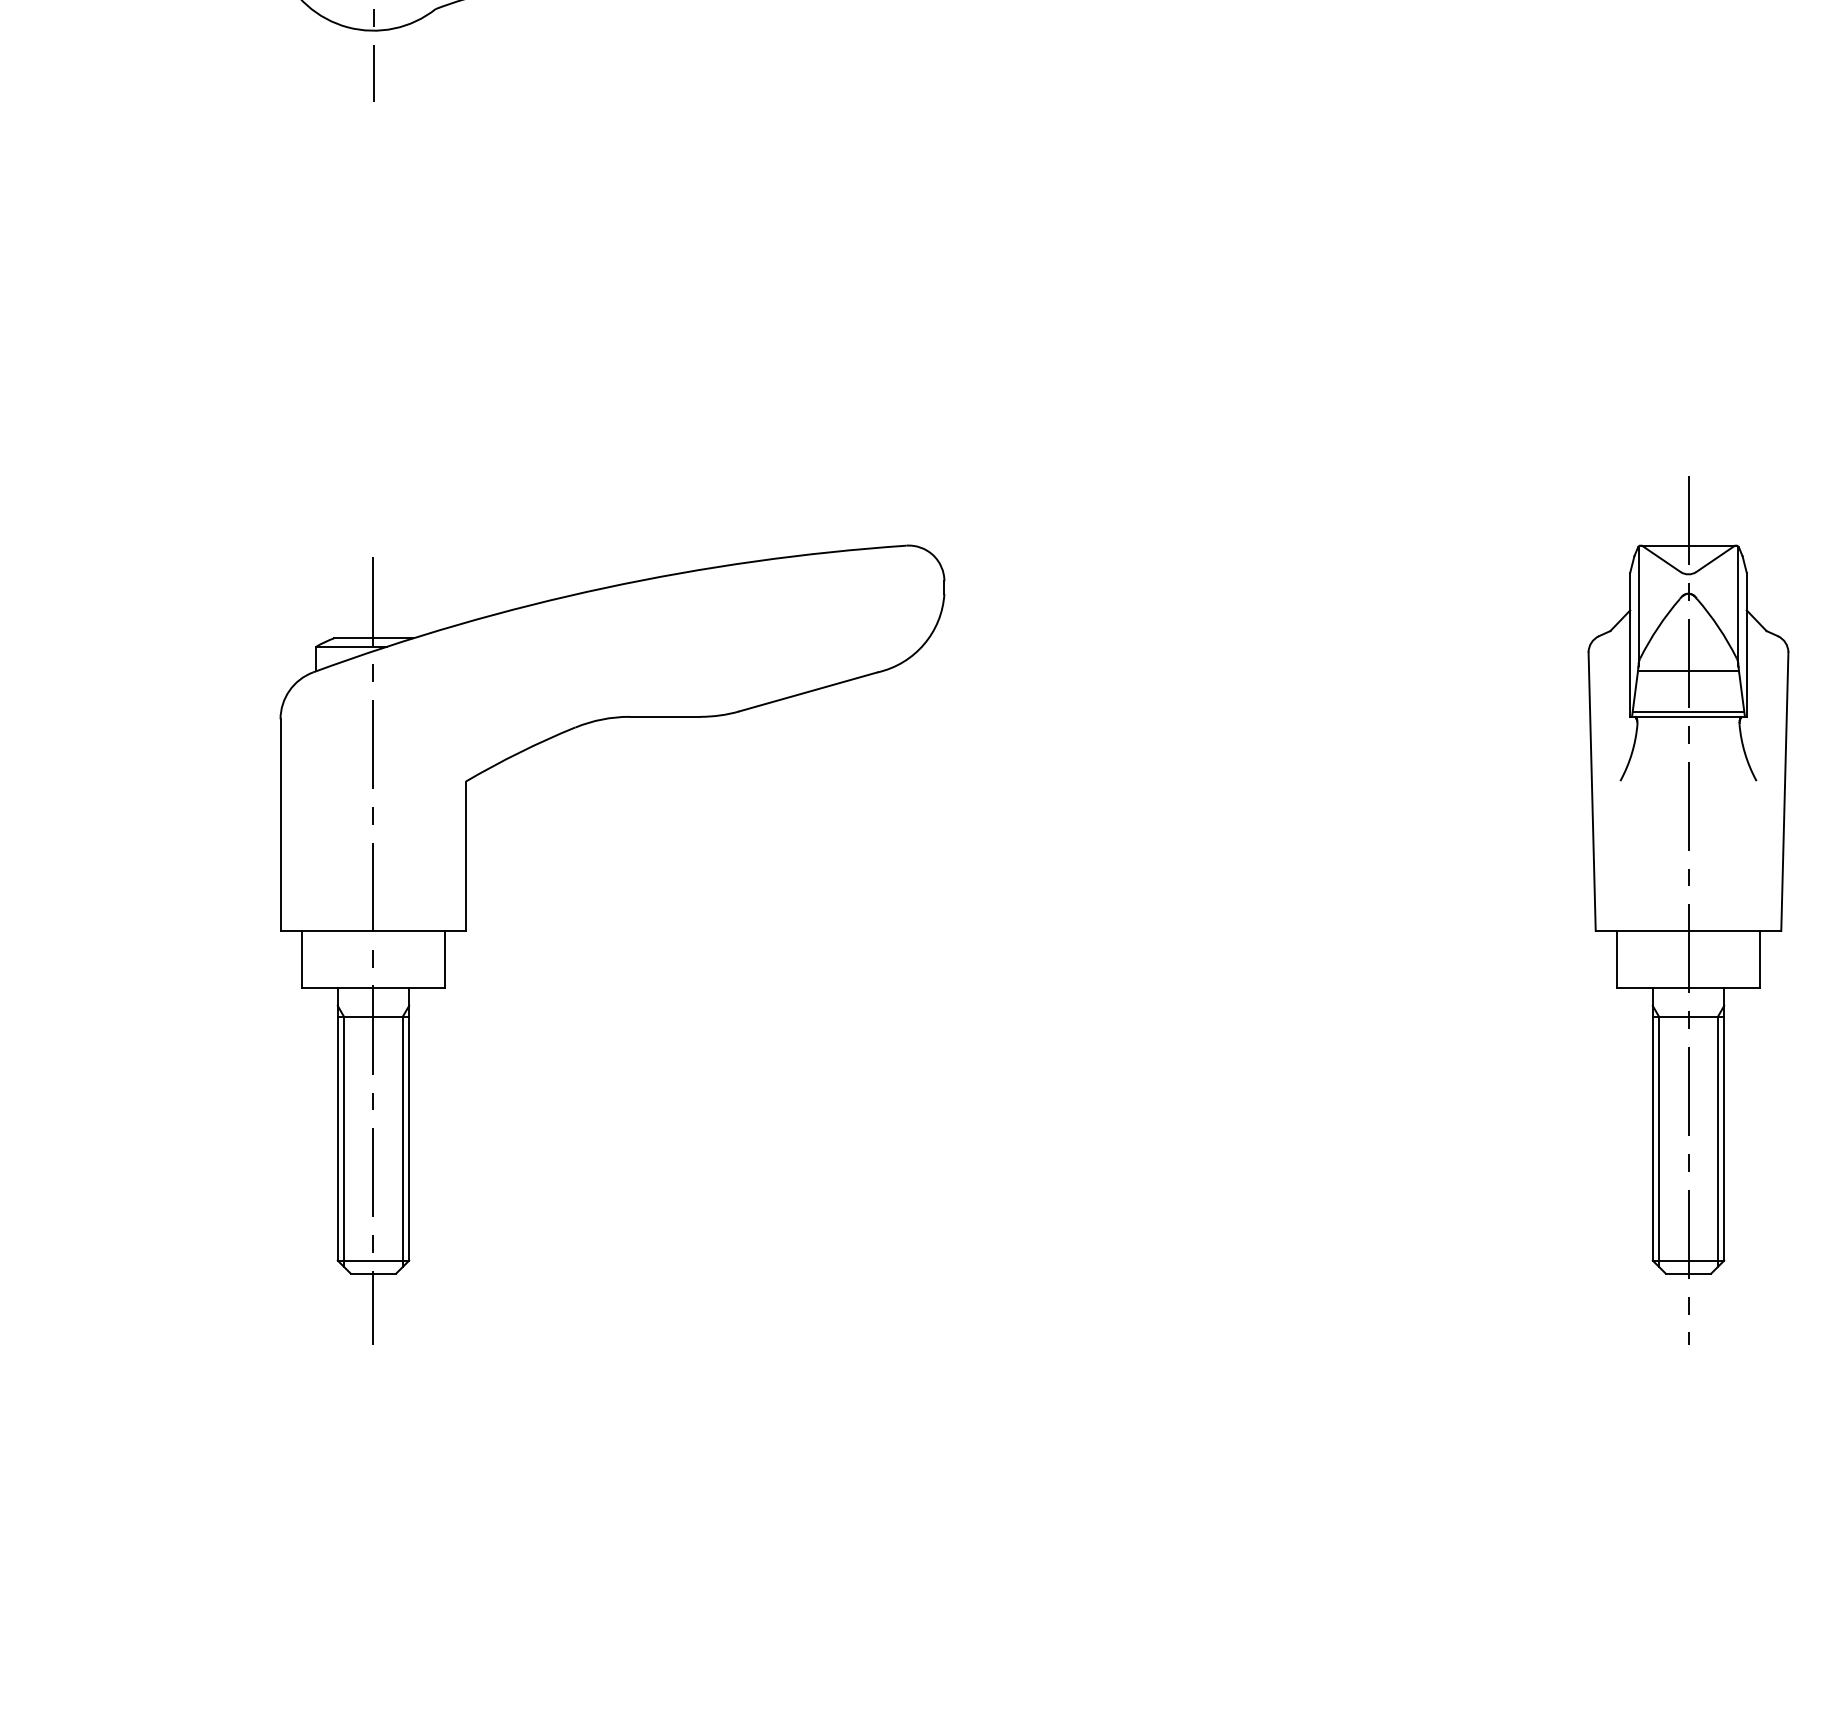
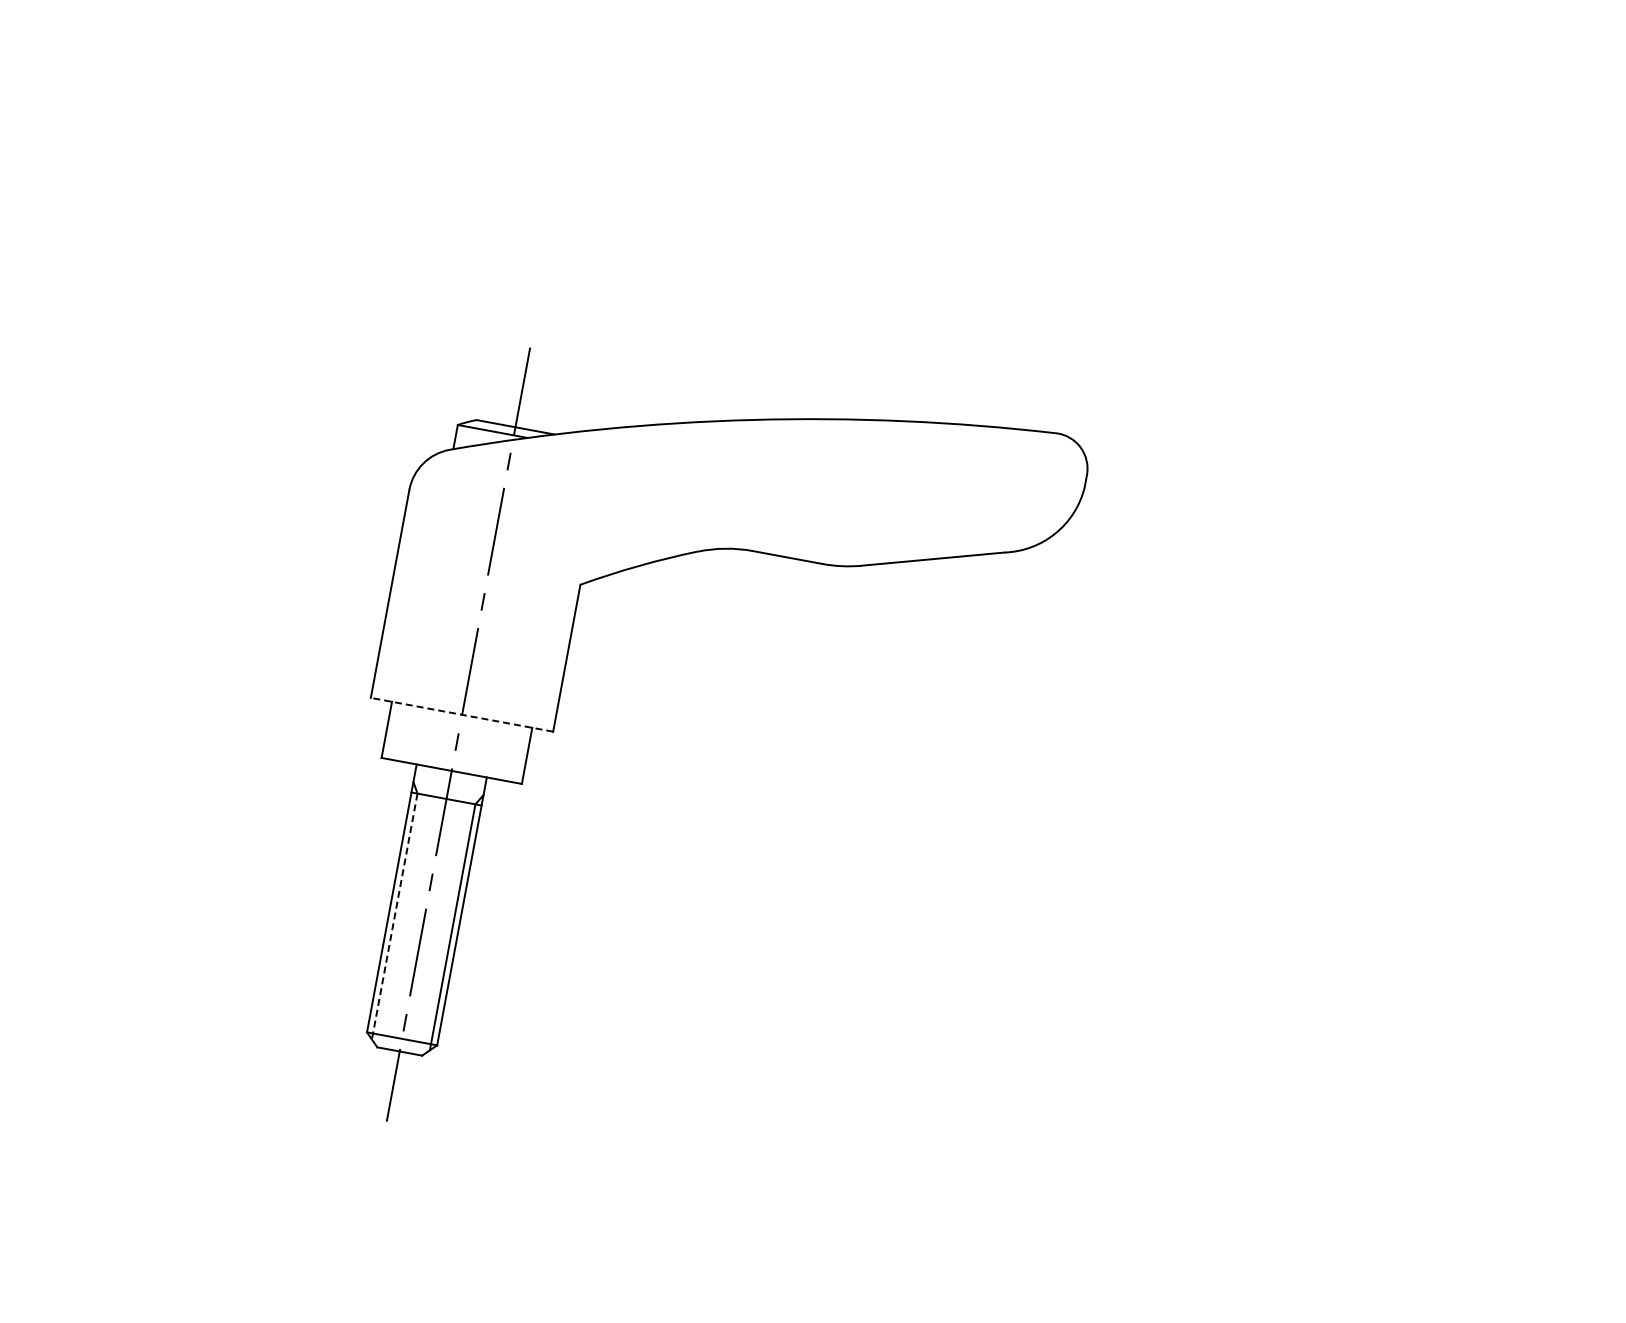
line: (373, 930) -> (462, 714), solid -> dashed
line: (343, 1142) -> (394, 917), solid -> dashed

